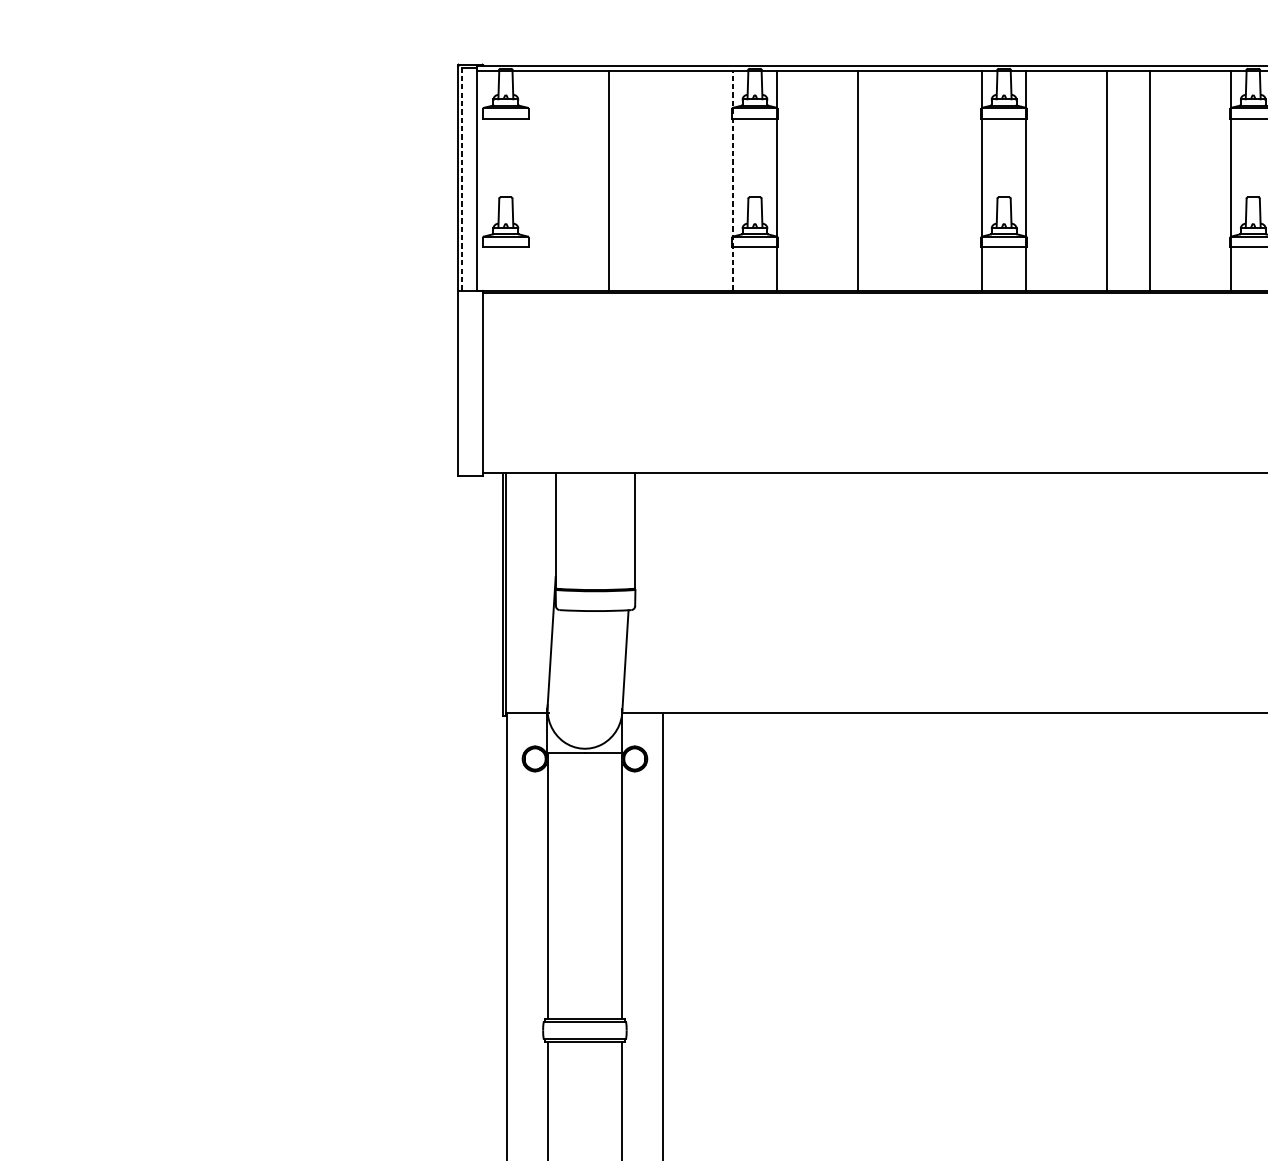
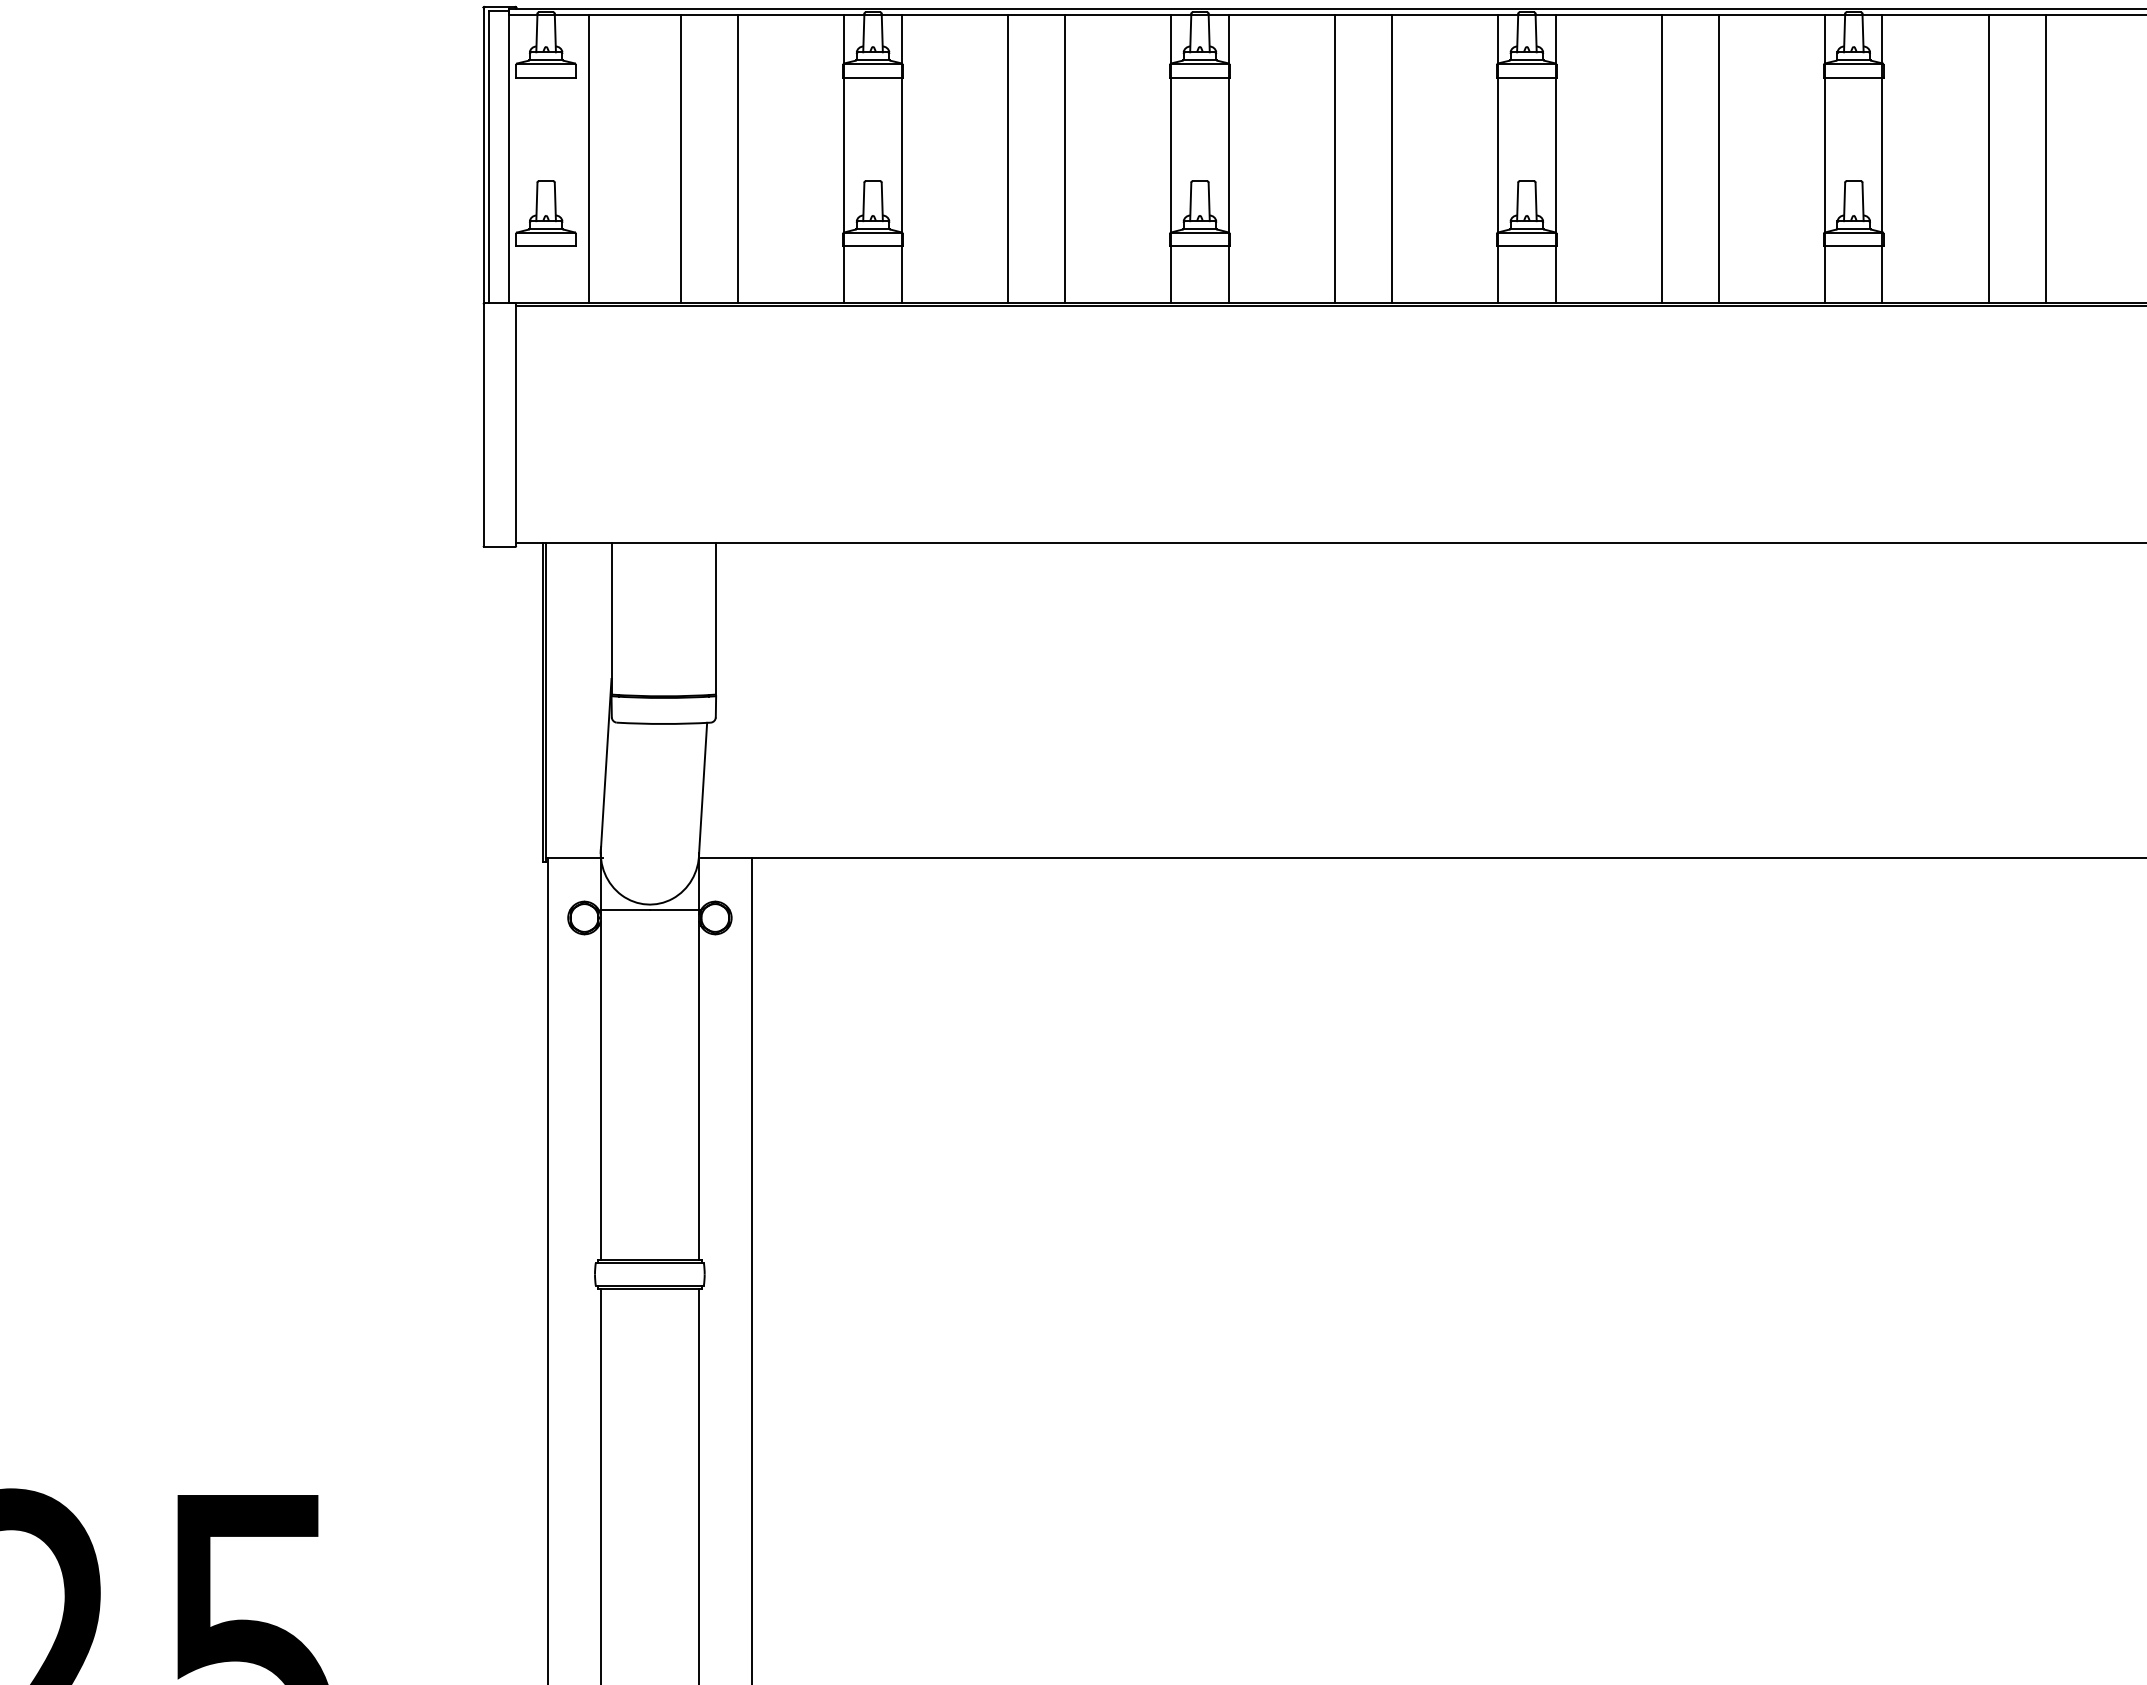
line: (461, 178) -> (488, 156), dashed -> solid
line: (538, 180) -> (589, 158), added
line: (652, 180) -> (738, 158), added
line: (733, 180) -> (844, 158), dashed -> solid
line: (901, 180) -> (1065, 158), added

